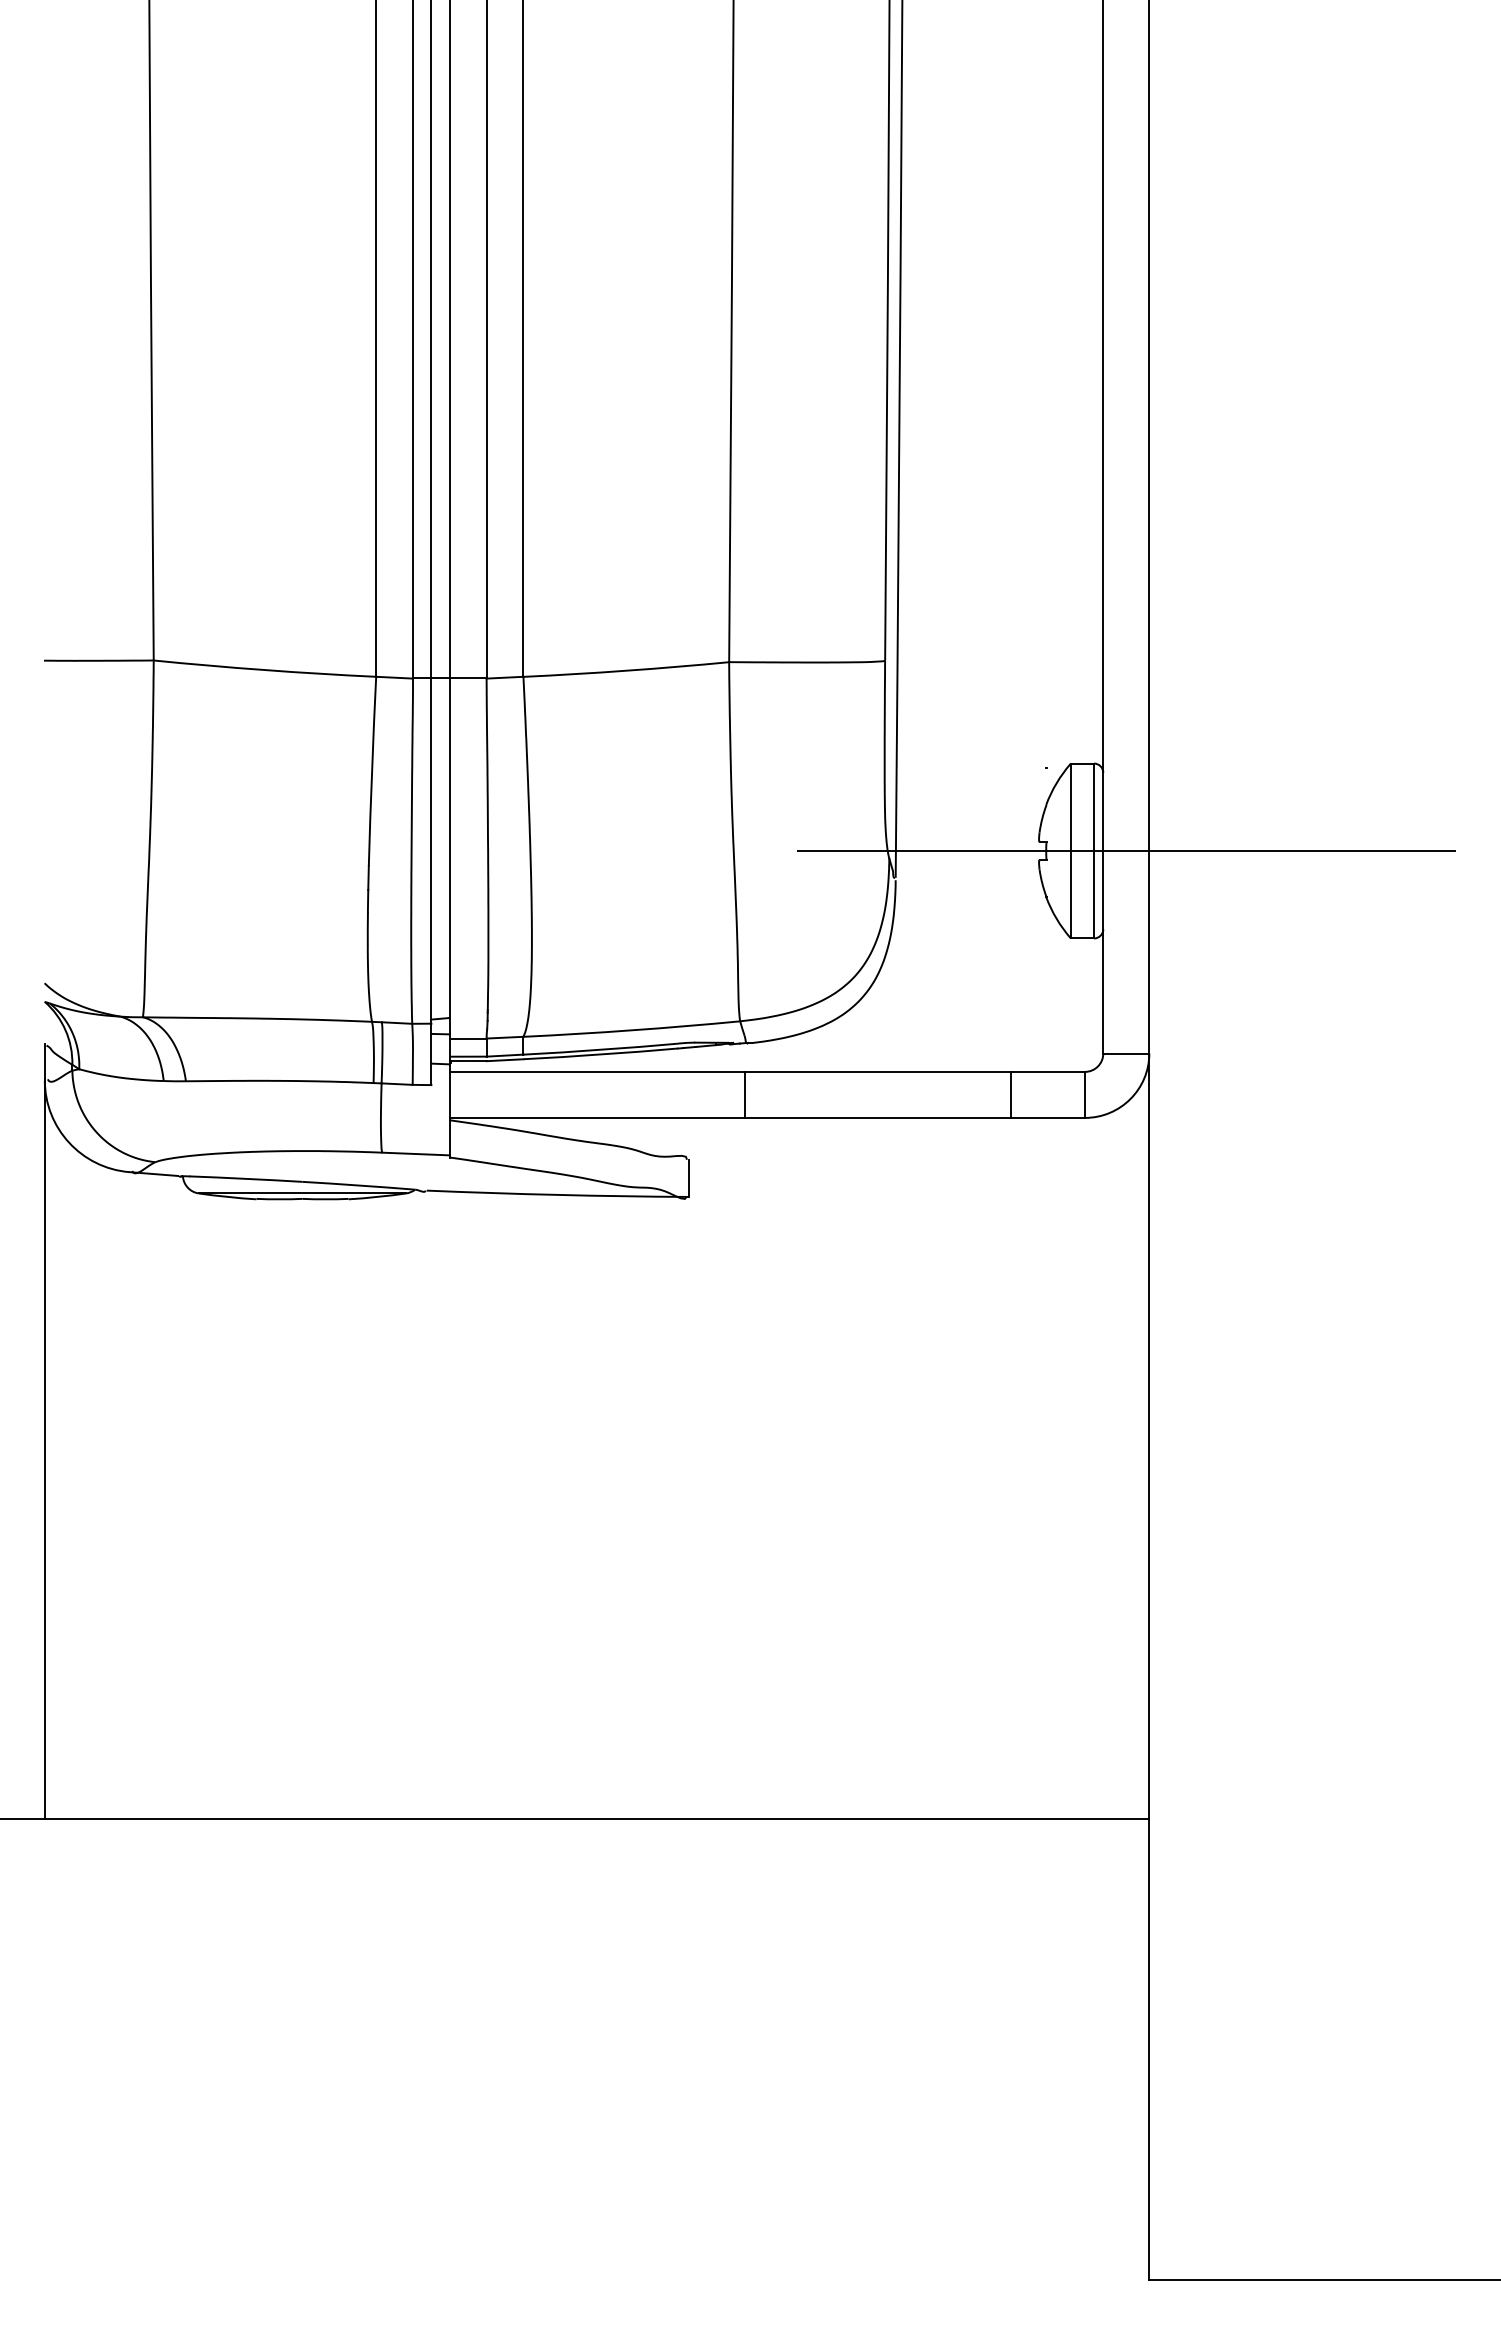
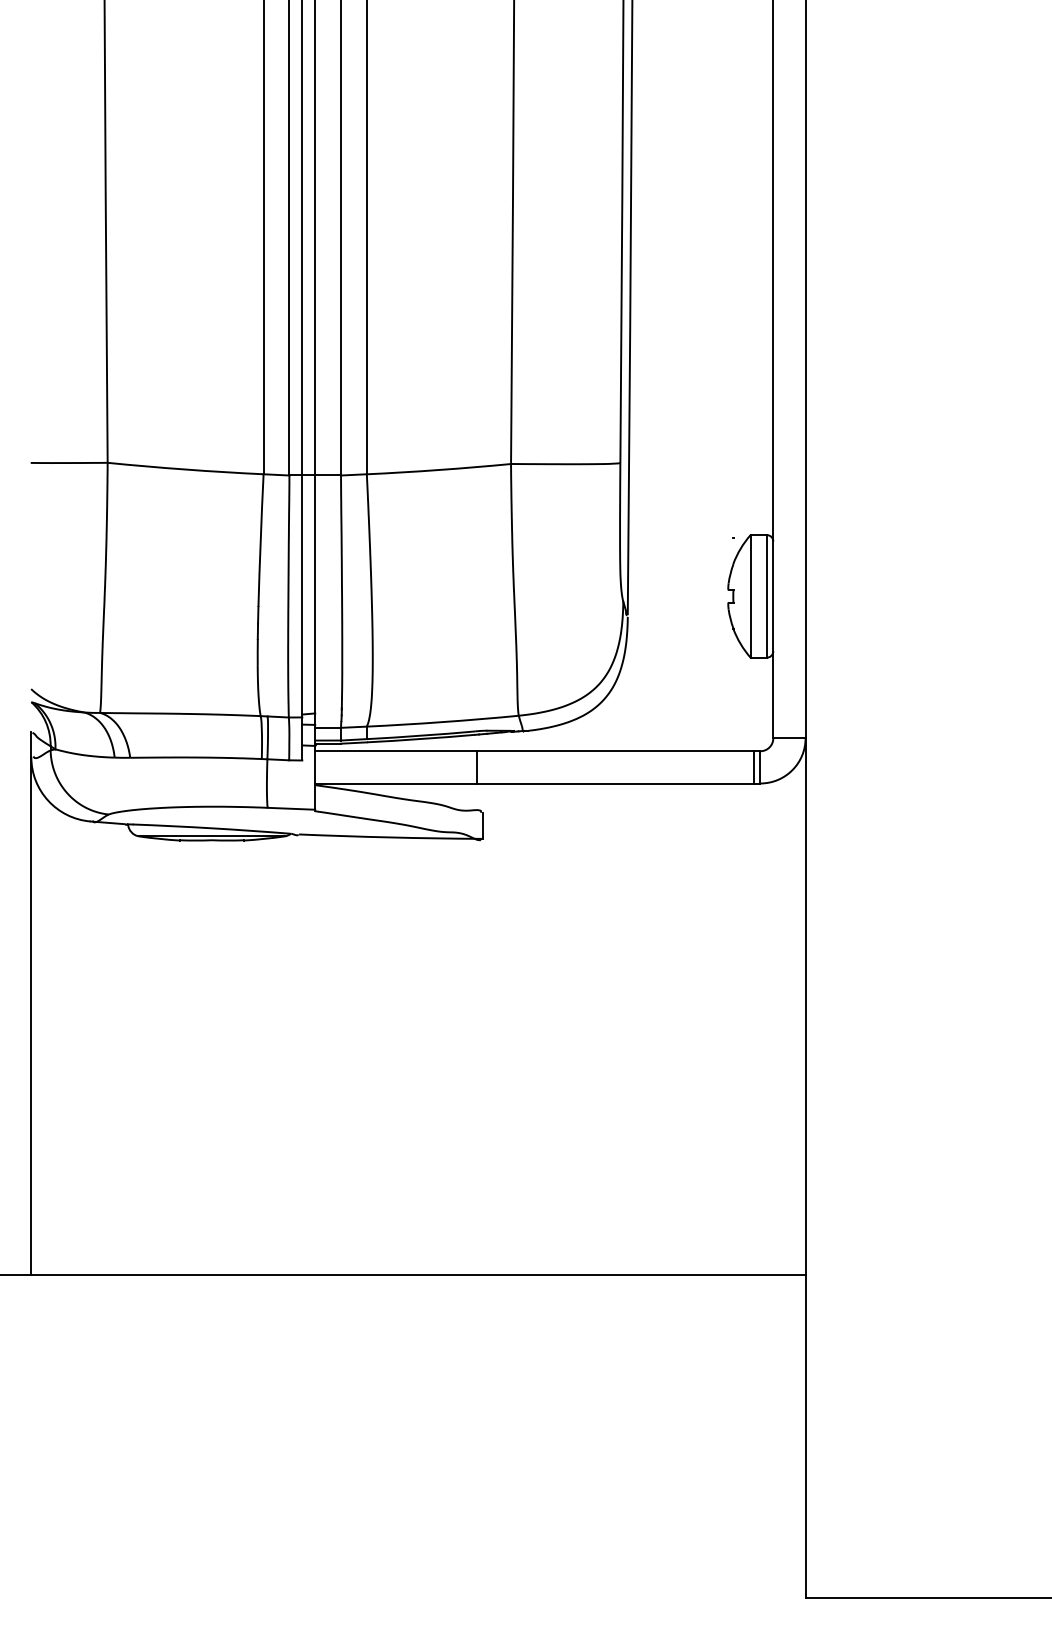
line: (1126, 851) -> (789, 596), removed
line: (744, 1094) -> (476, 767), moved
line: (1011, 1094) -> (753, 767), moved

